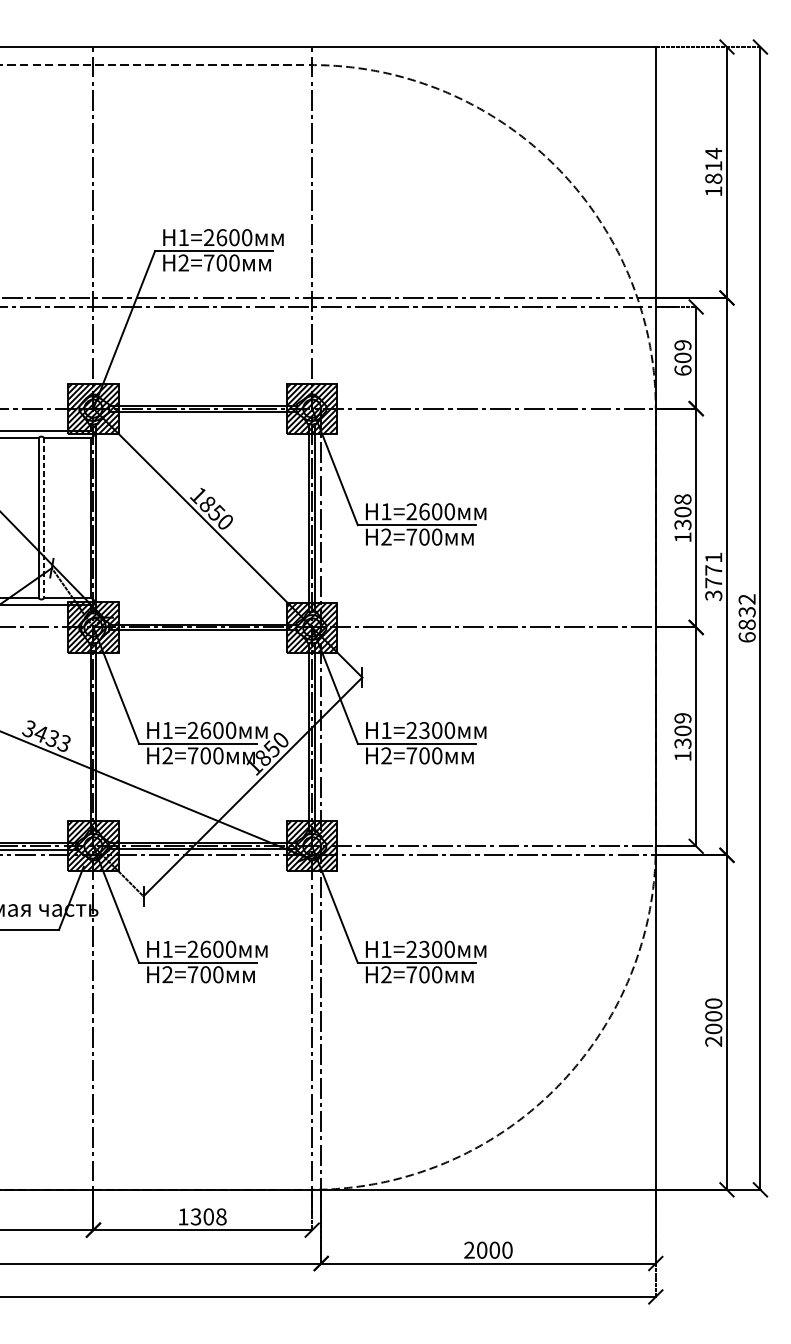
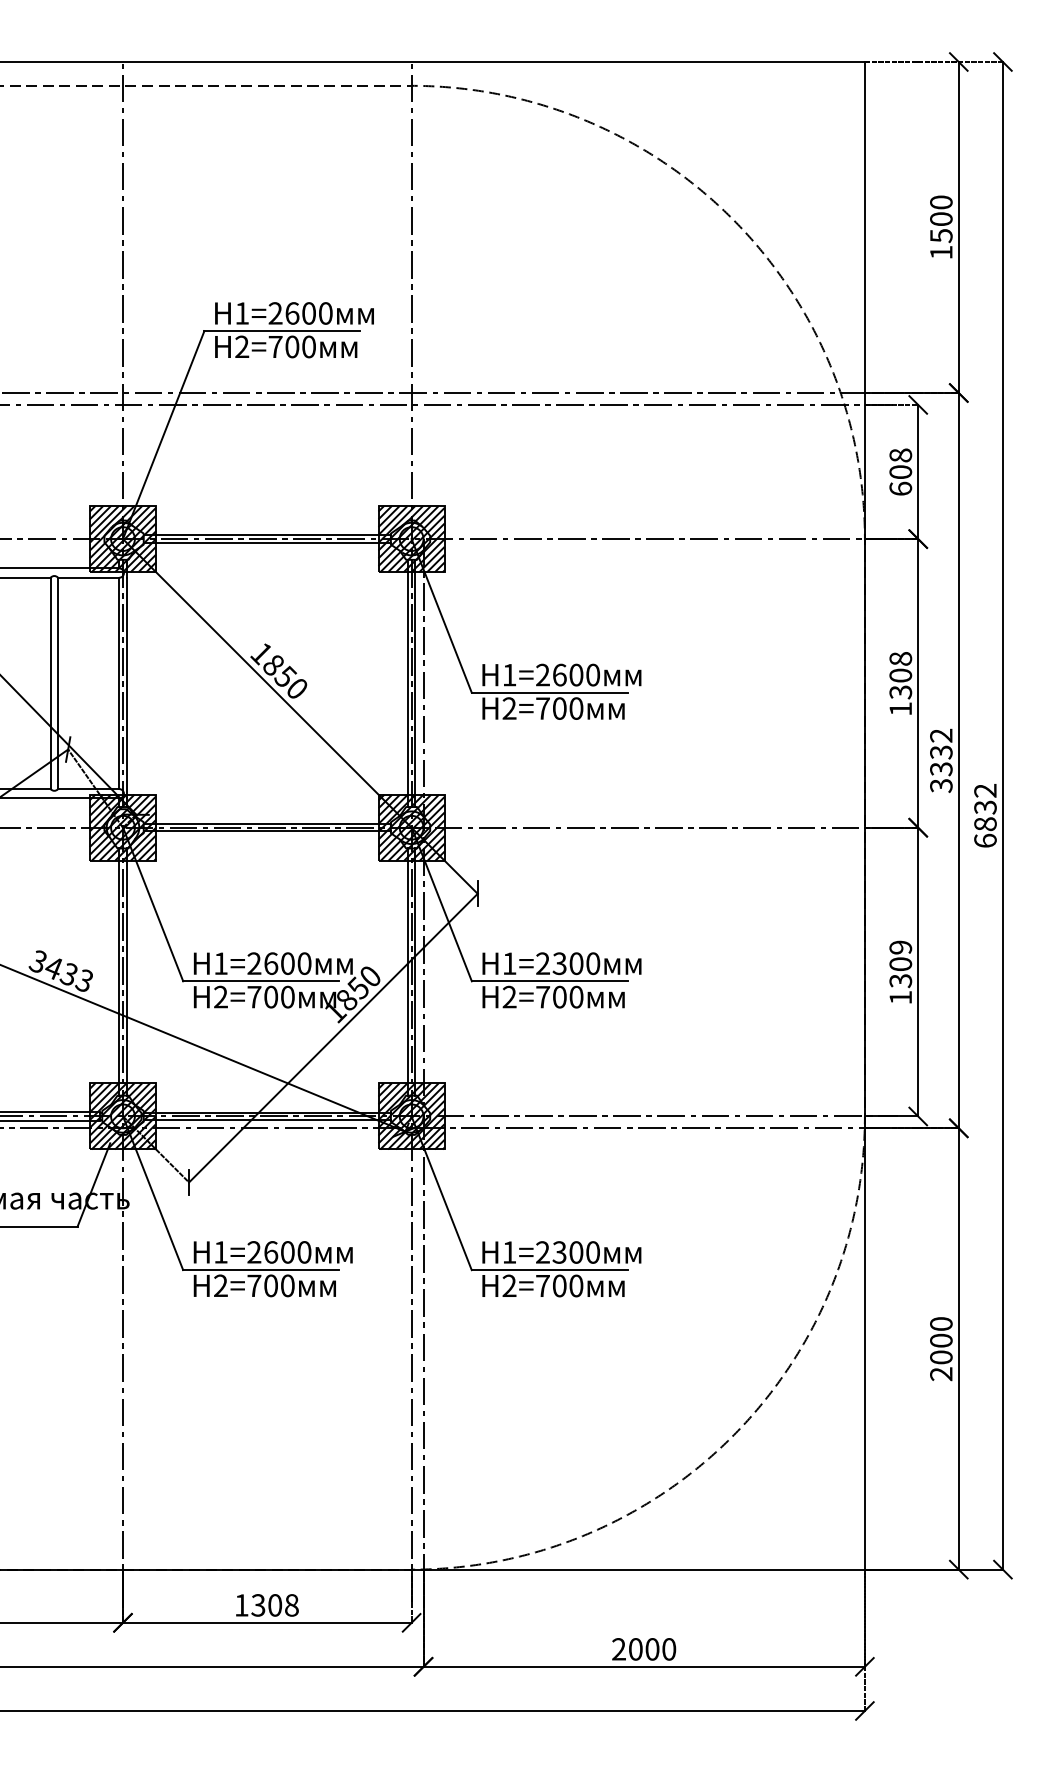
text: (713, 166) -> (941, 219), 1814 -> 1500
text: (682, 345) -> (900, 455), 609 -> 608
line: (44, 518) -> (58, 683), dashed -> solid
text: (713, 570) -> (941, 752), 3771 -> 3332

